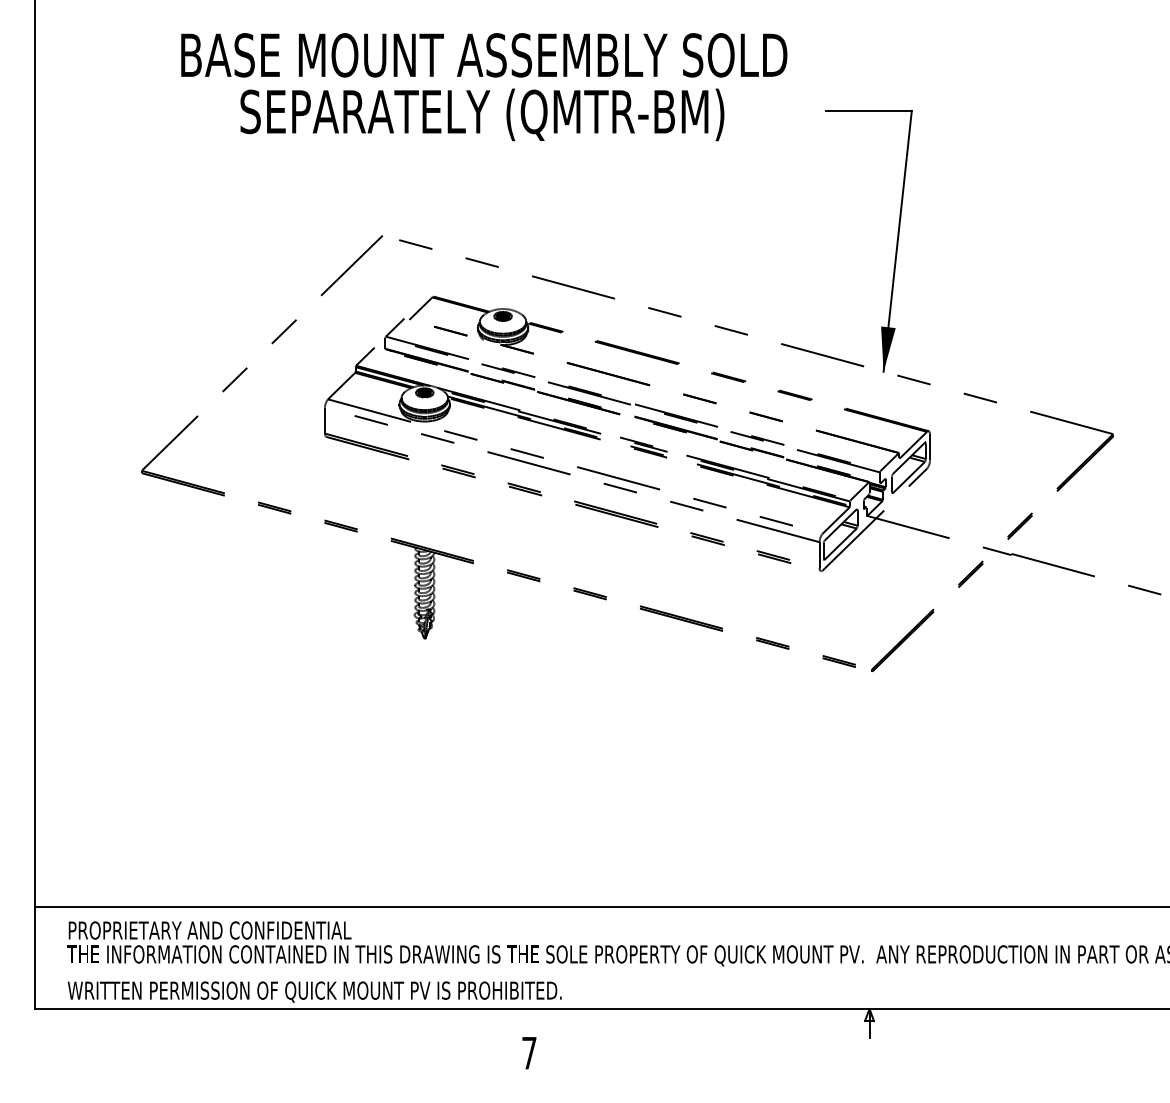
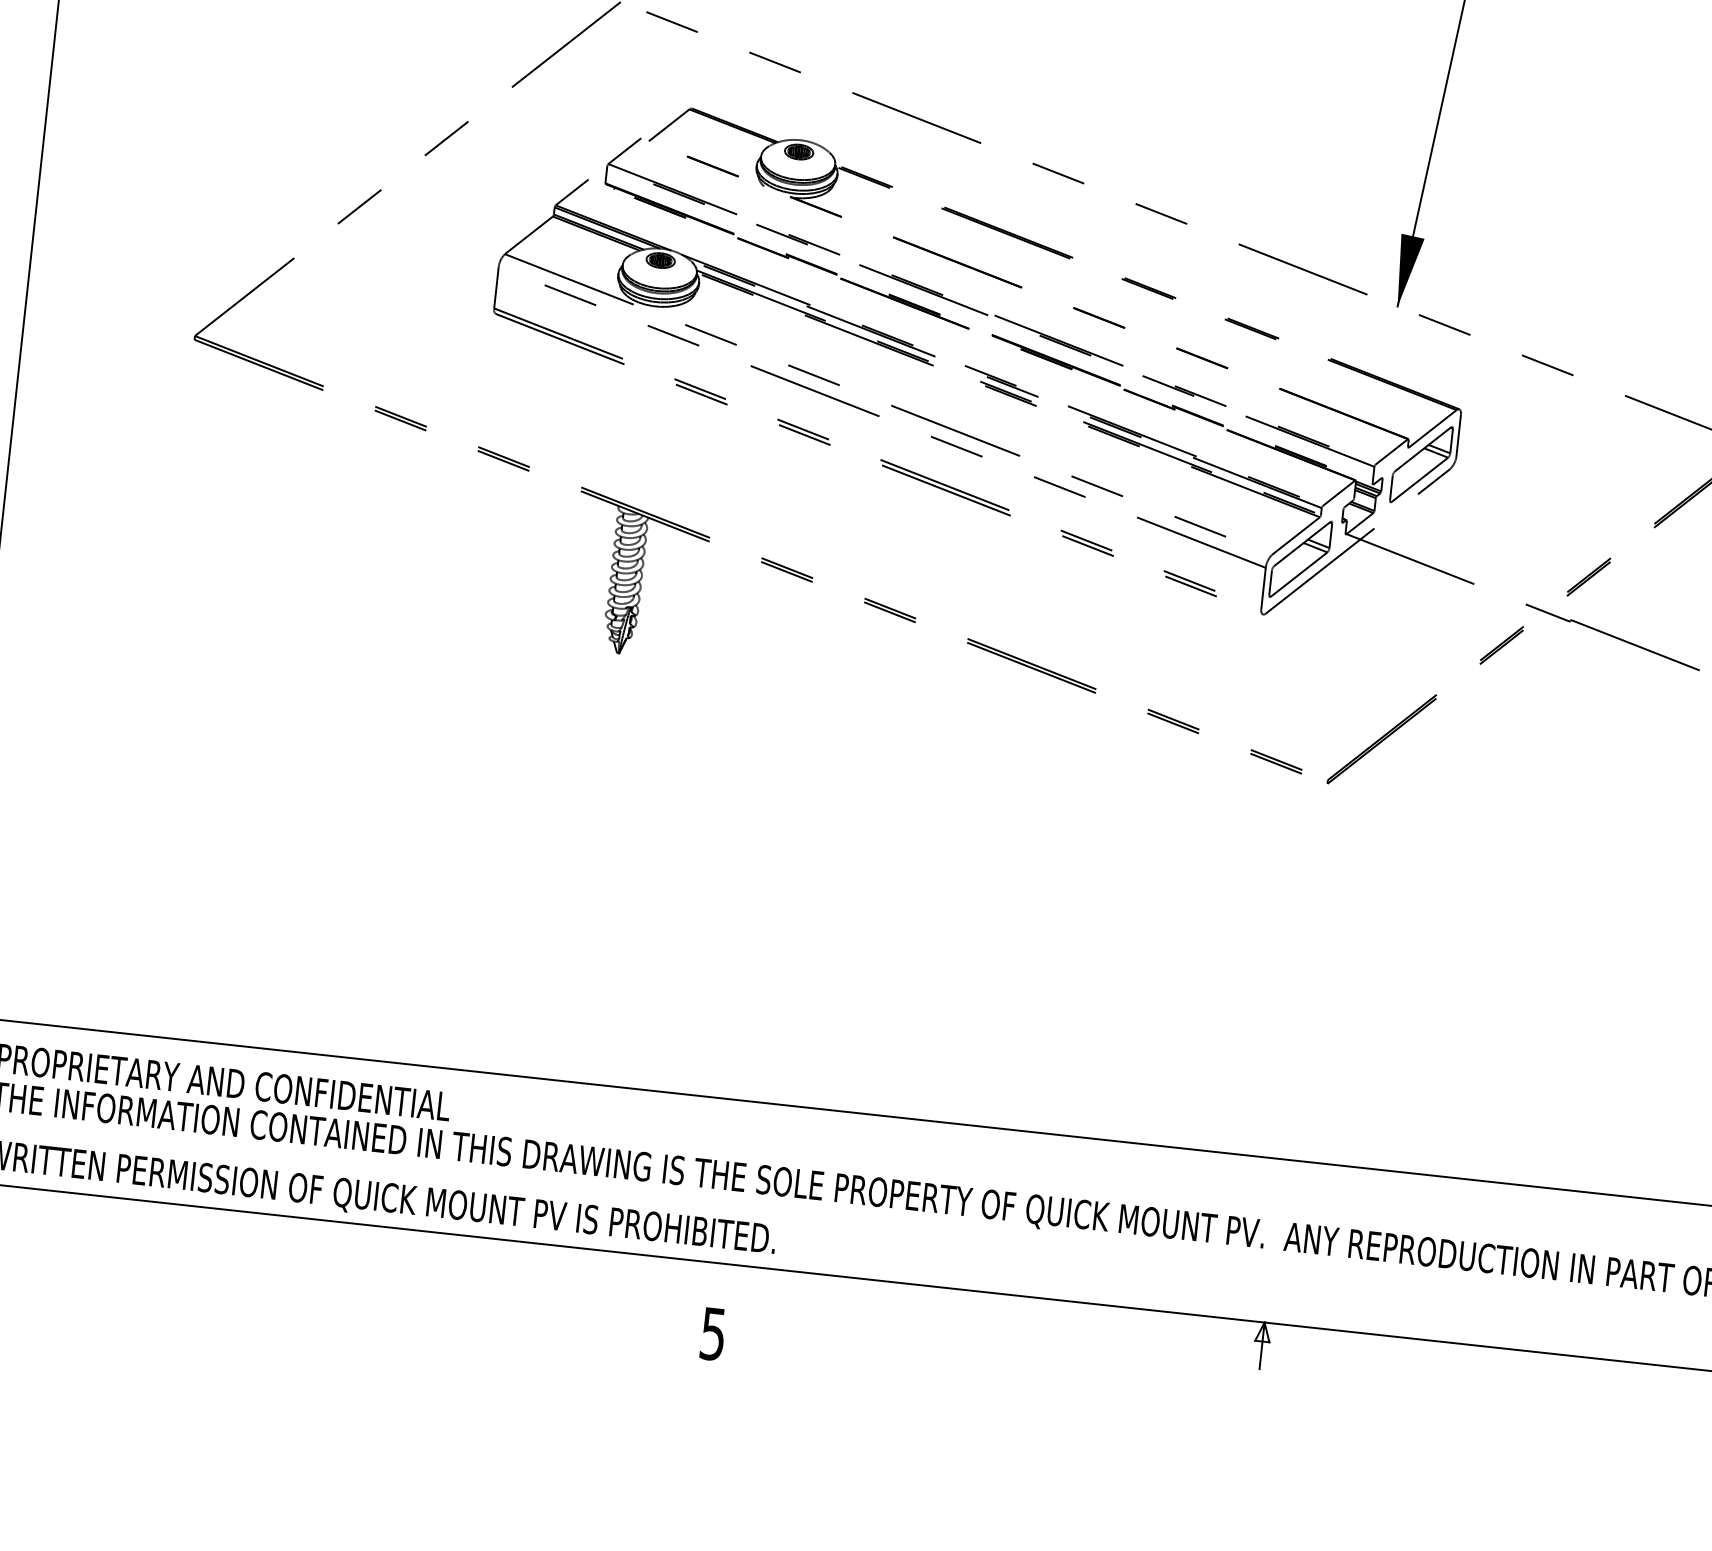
text: (529, 1053) -> (713, 1334), 7 -> 5

